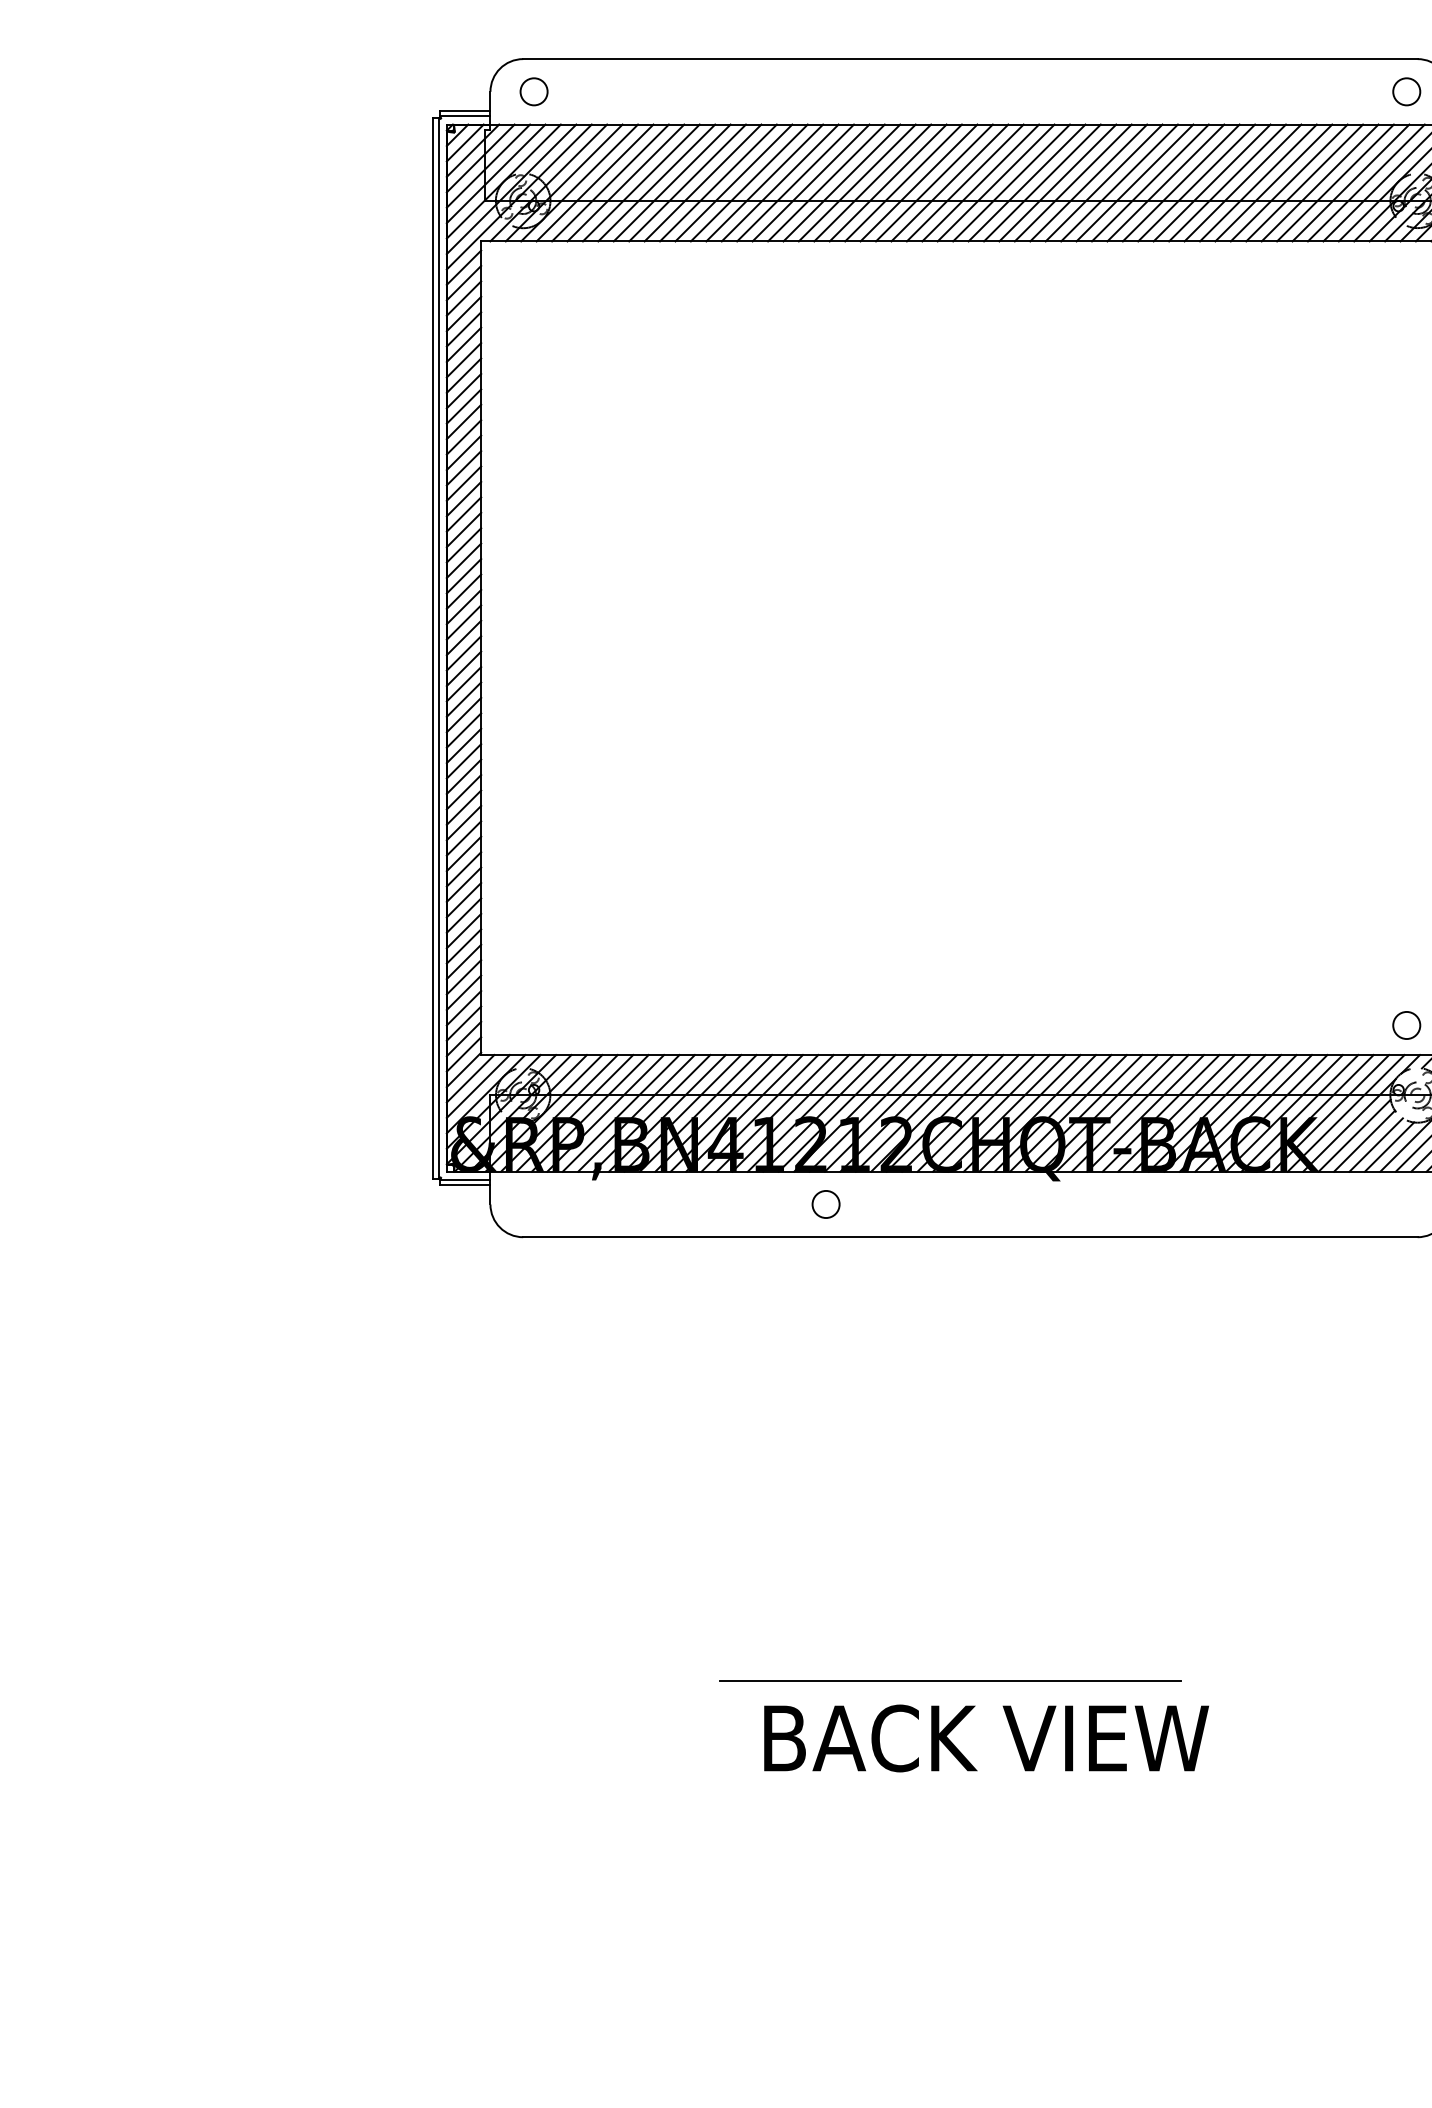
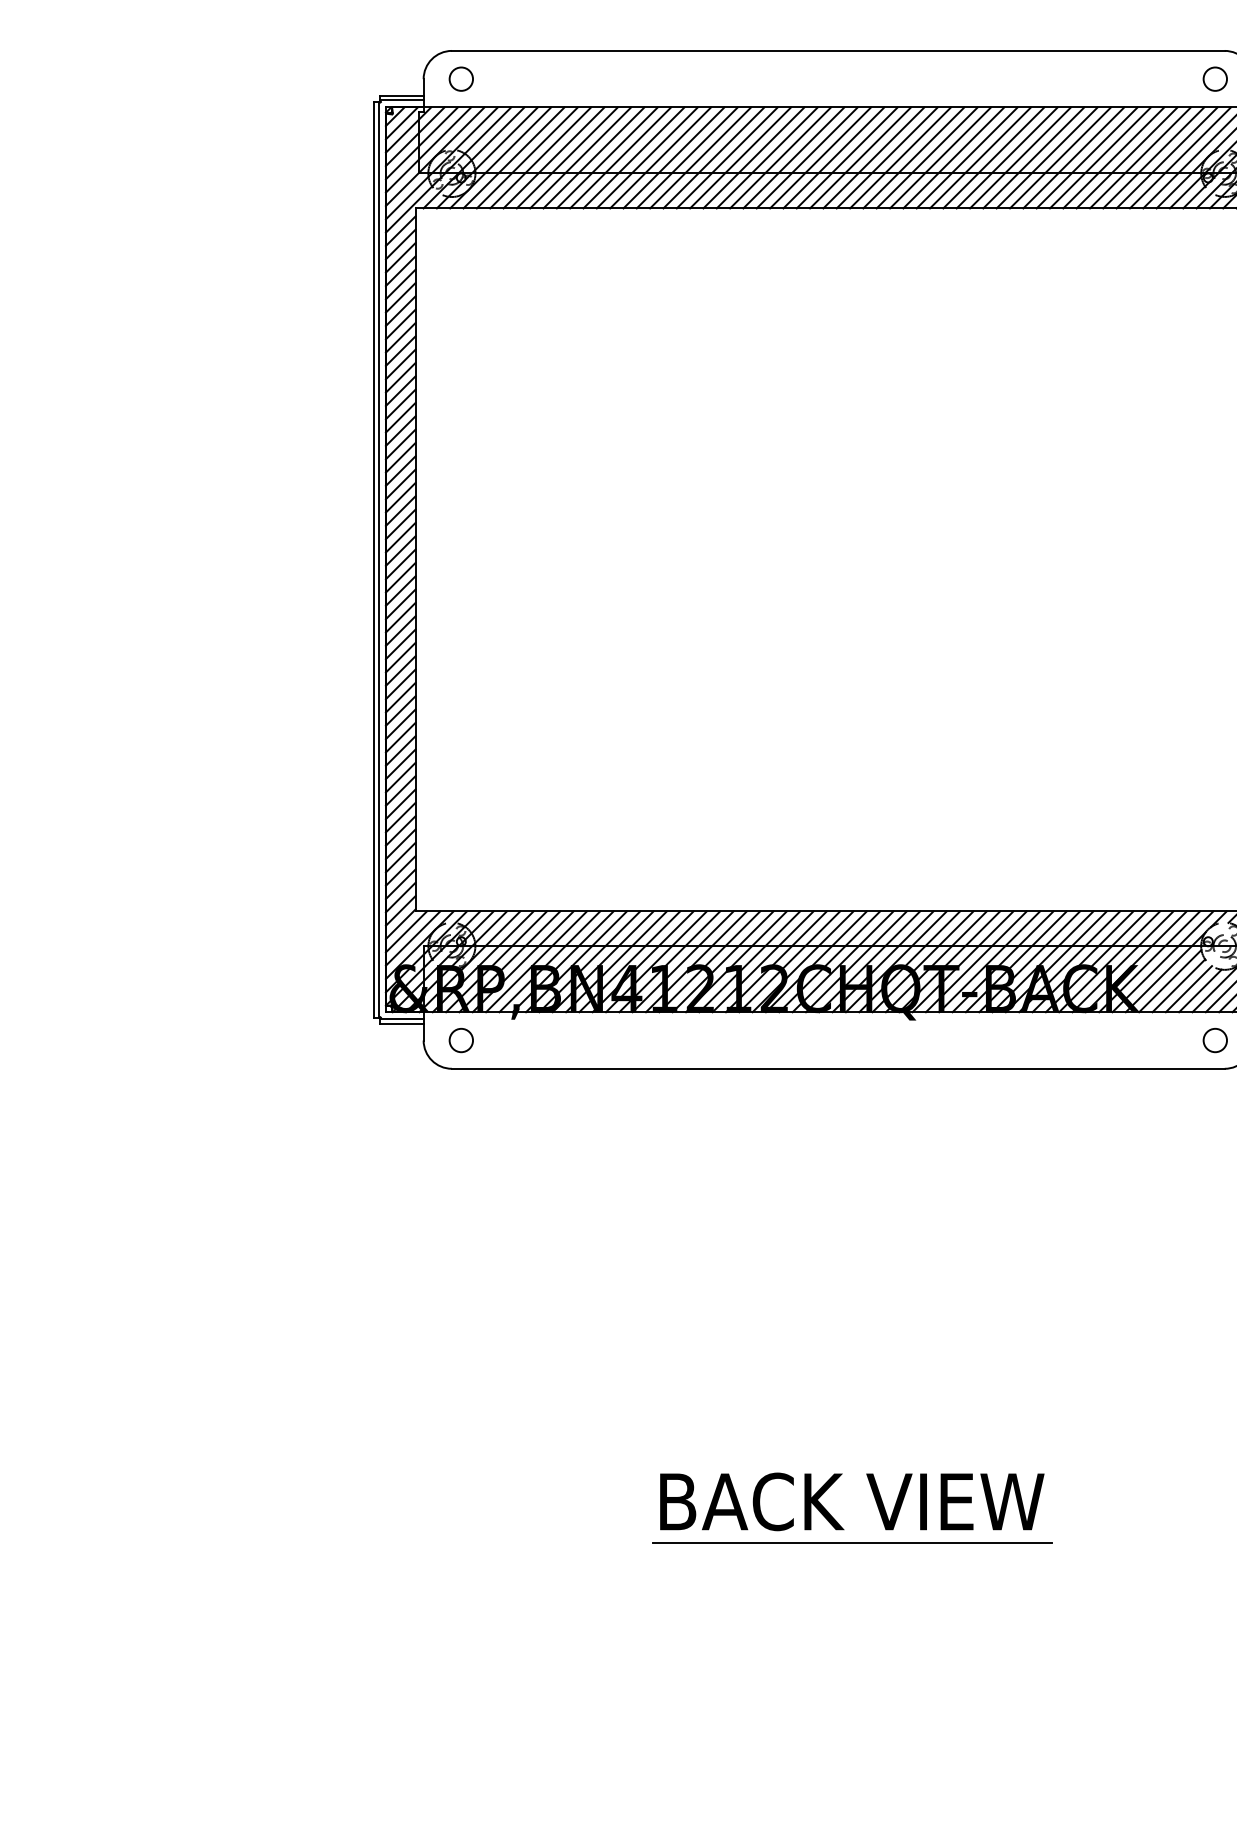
circle: (1406, 1025) -> (1215, 1040), moved
circle: (825, 1204) -> (460, 1040), moved
line: (950, 1680) -> (852, 1542), moved

